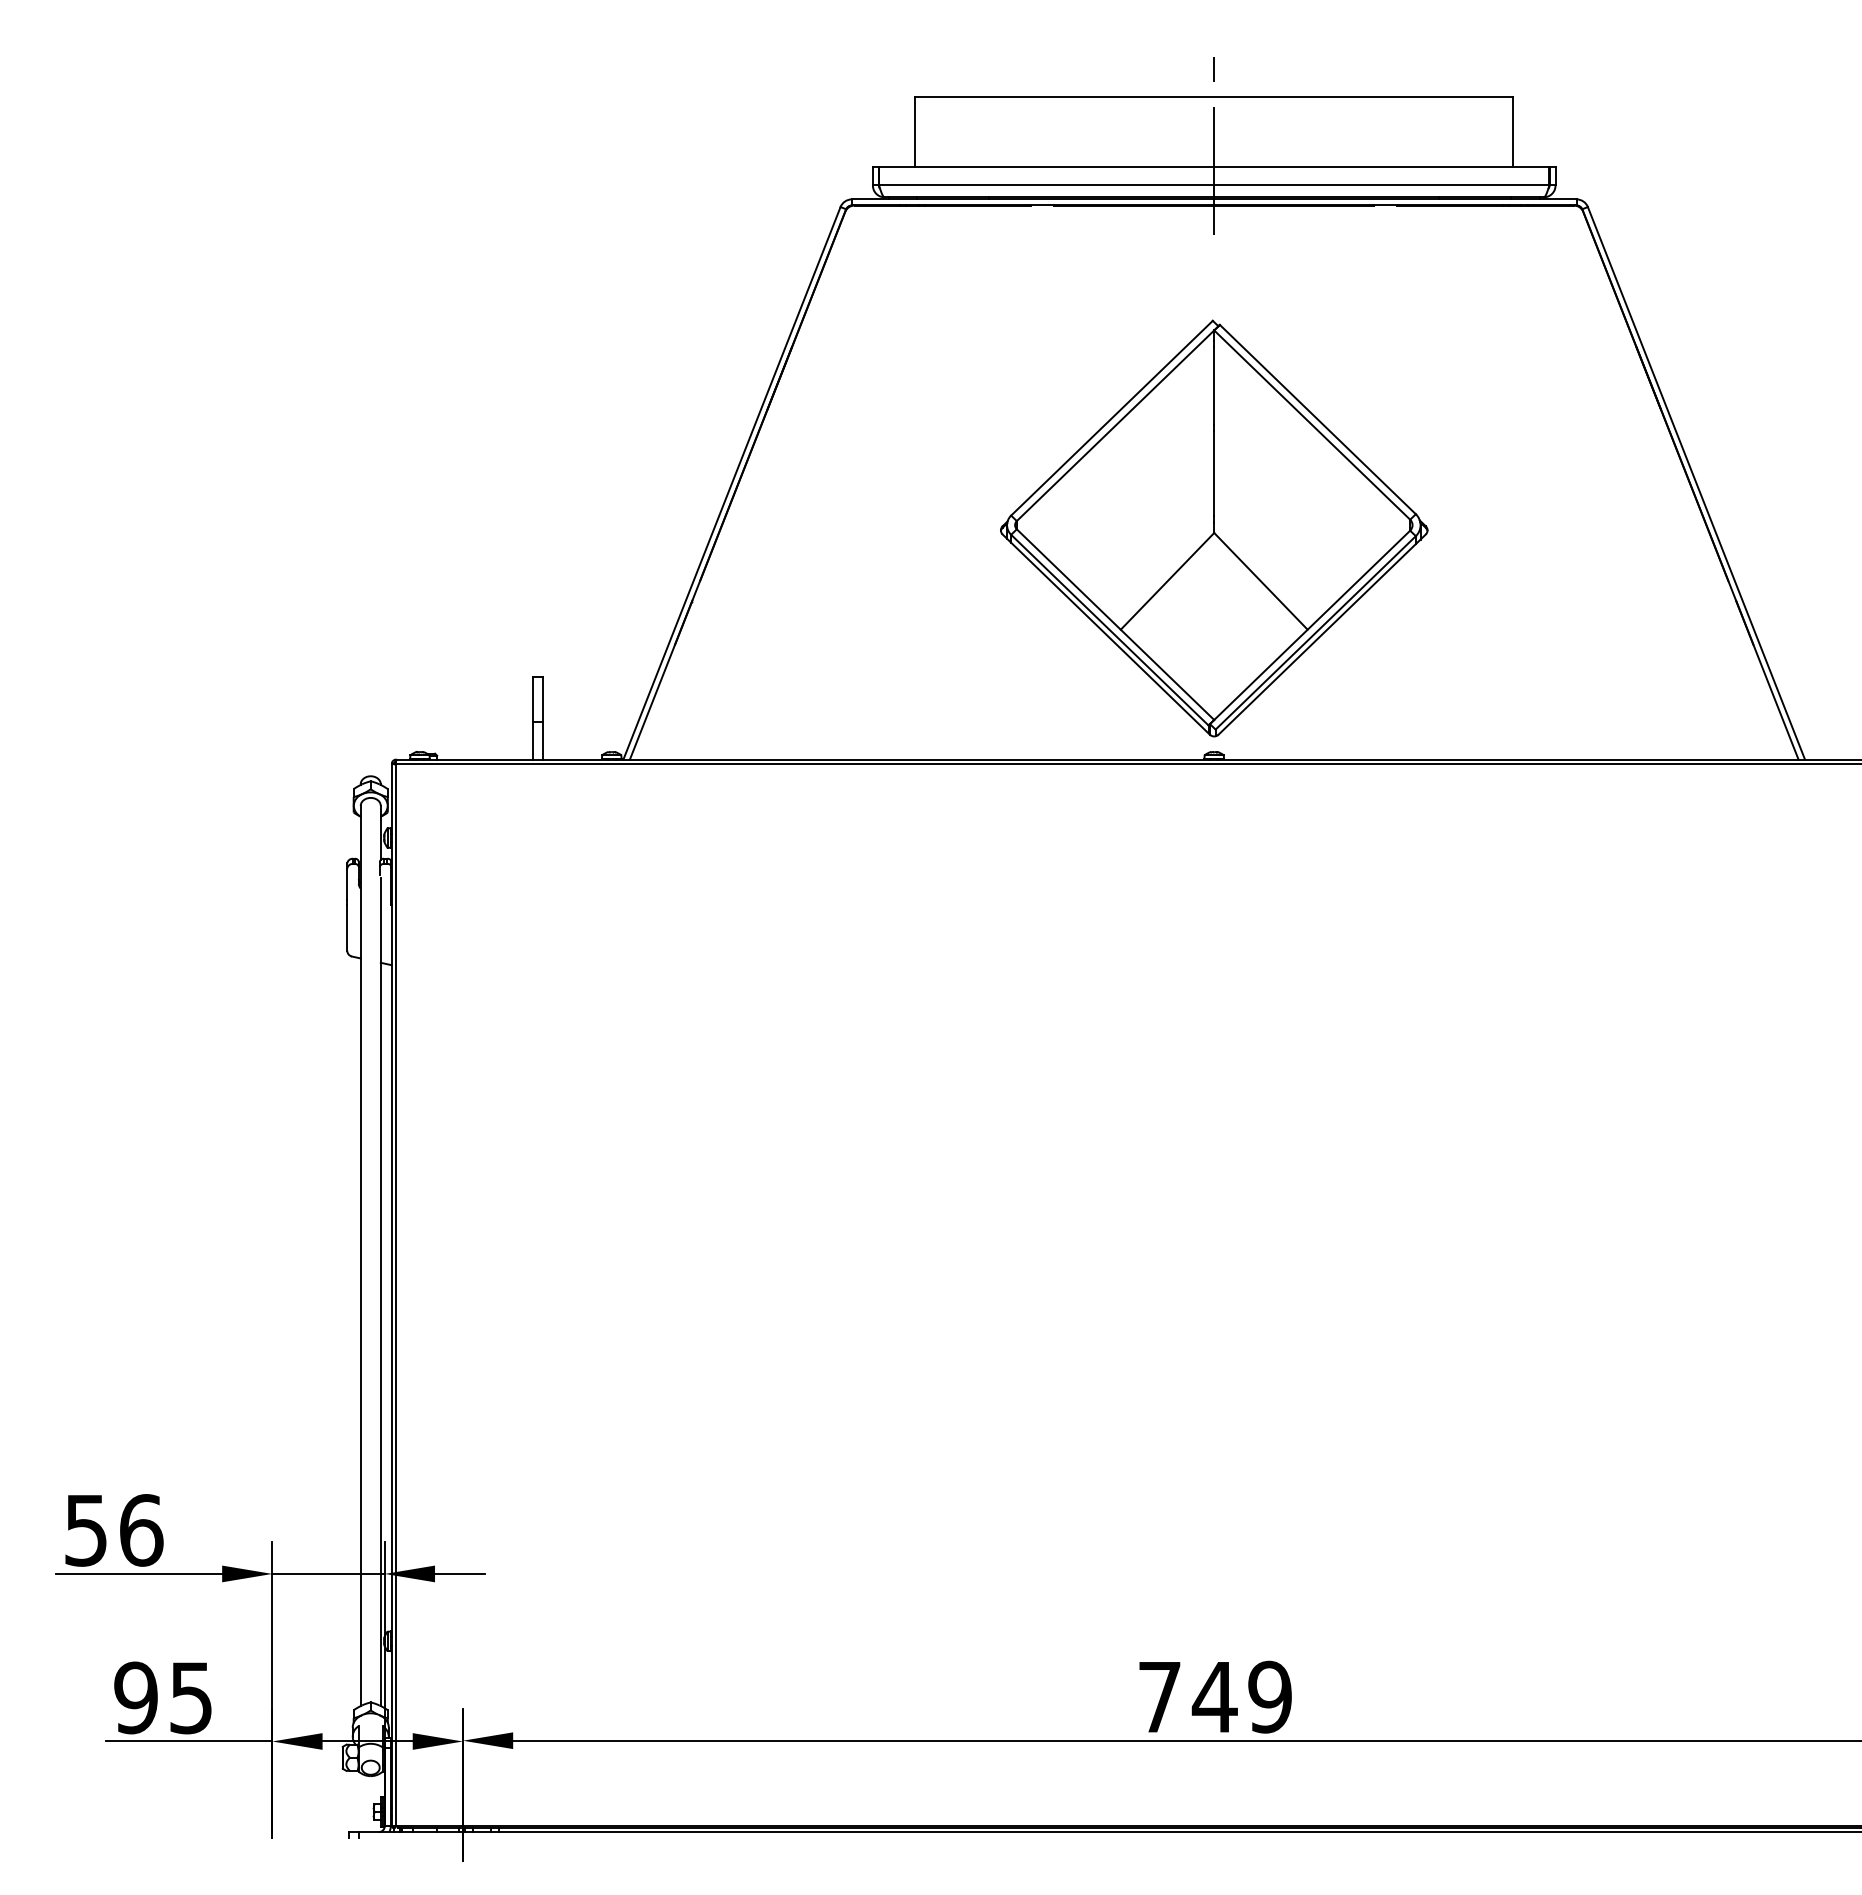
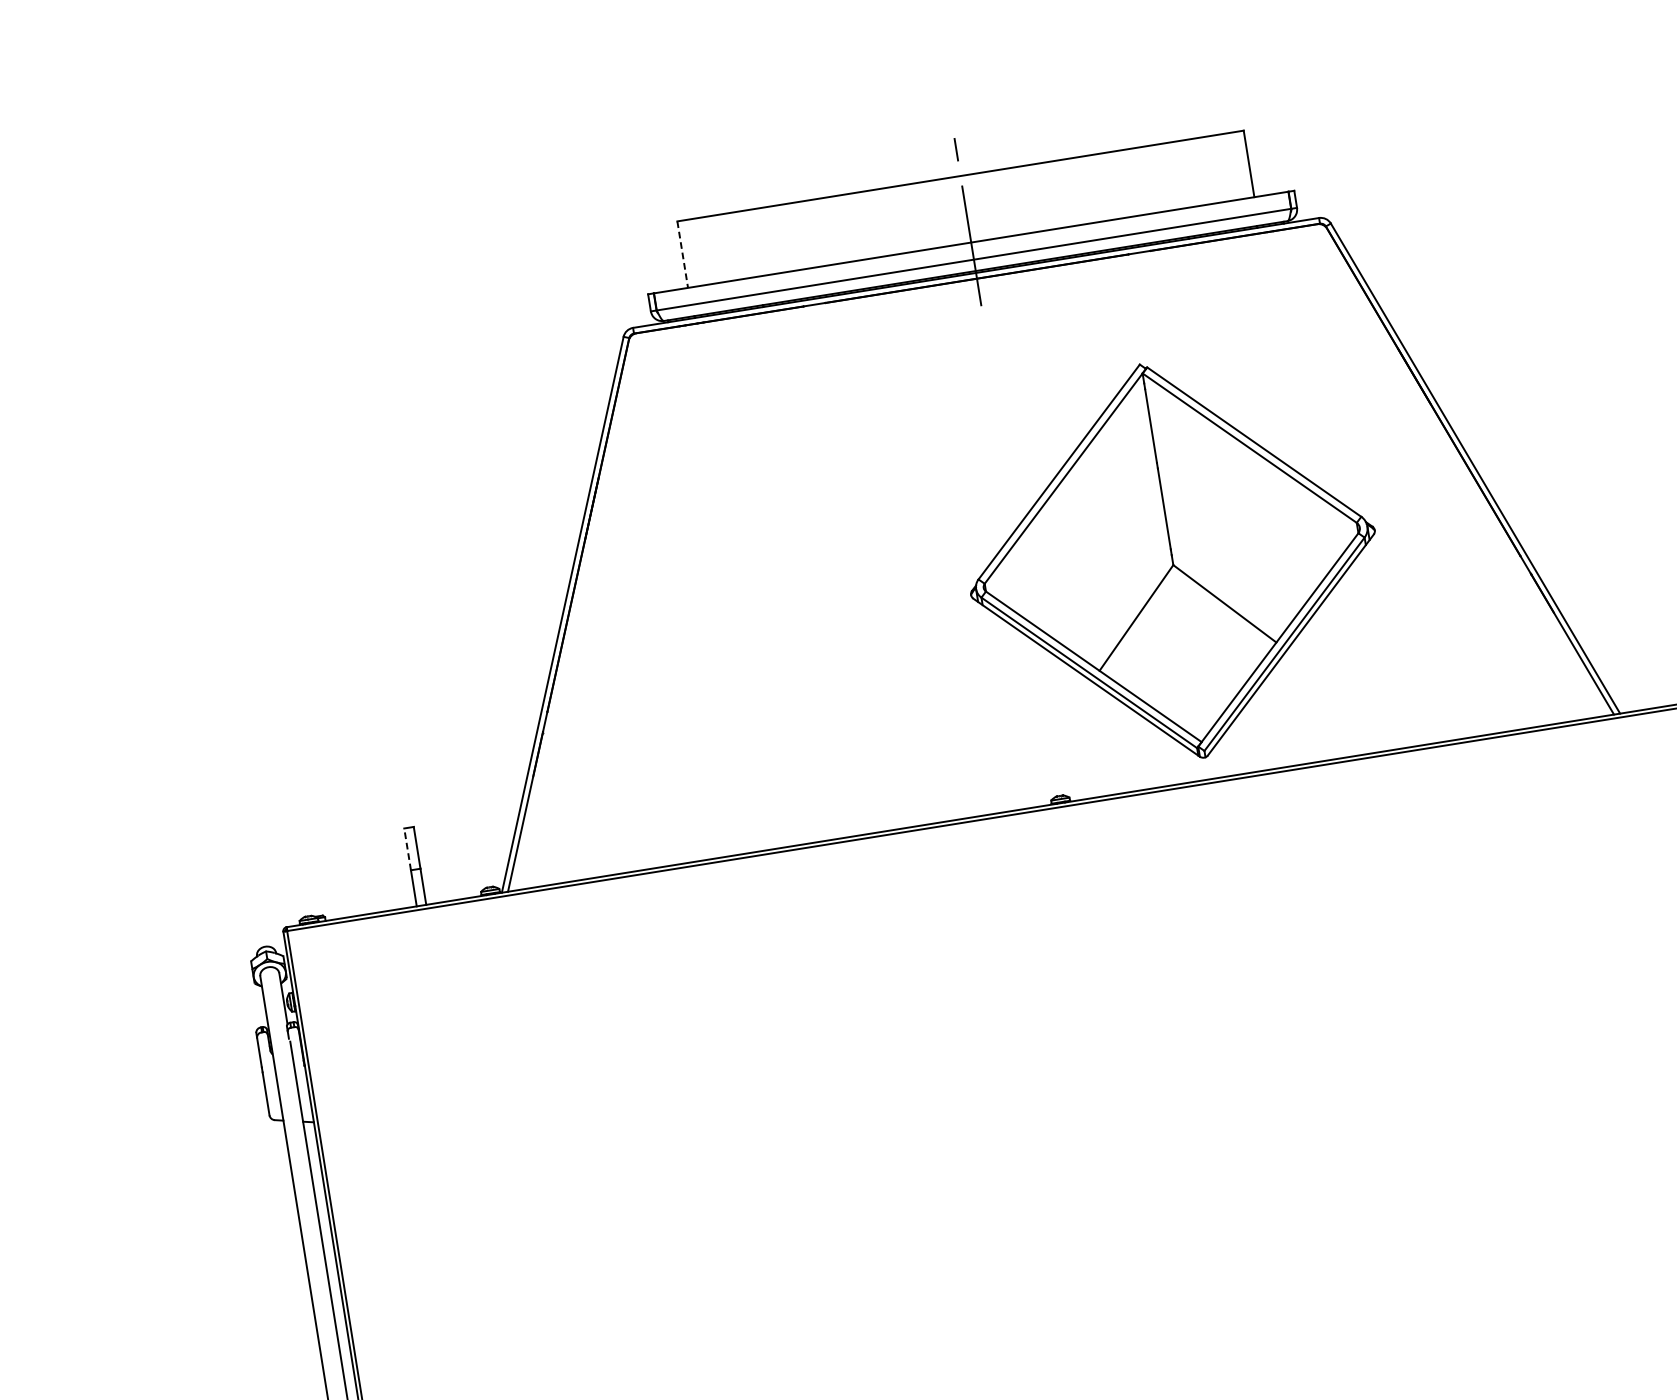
line: (915, 132) -> (683, 254), solid -> dashed
part: (1214, 528) -> (1172, 560), moved
line: (533, 698) -> (407, 848), solid -> dashed

